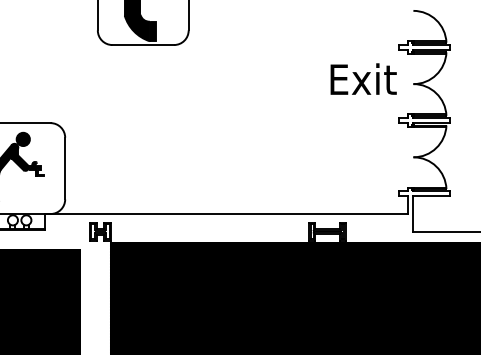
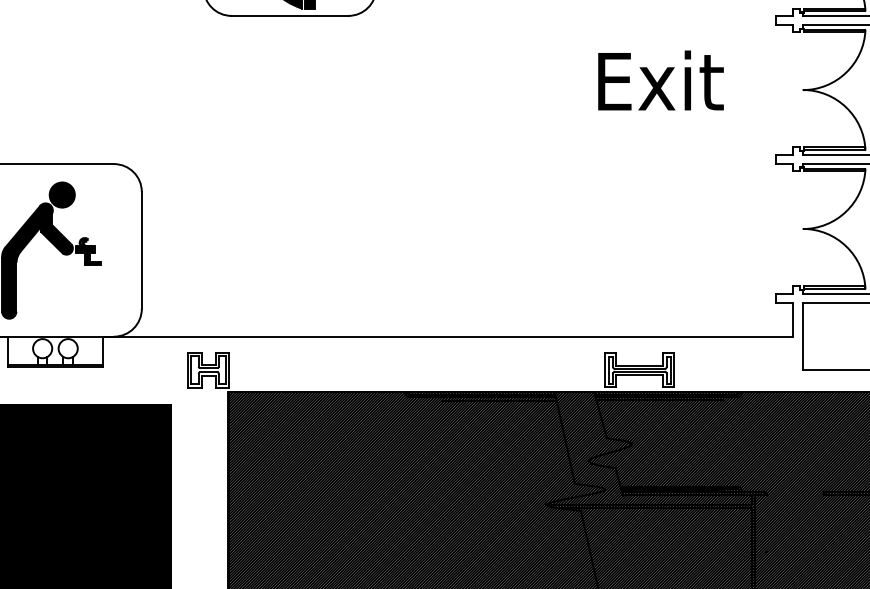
text: (363, 78) -> (660, 79), moved

